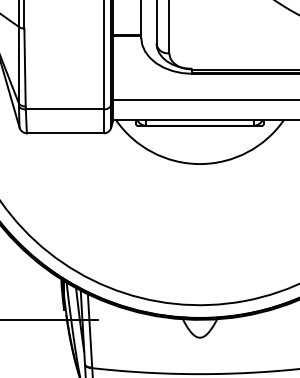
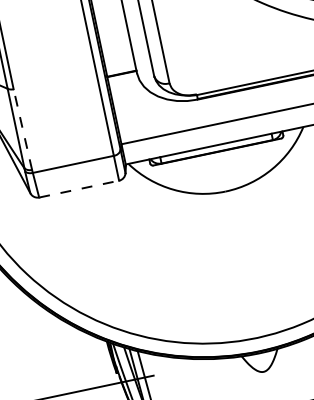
line: (25, 67) -> (23, 129), solid -> dashed
line: (65, 133) -> (79, 189), solid -> dashed

